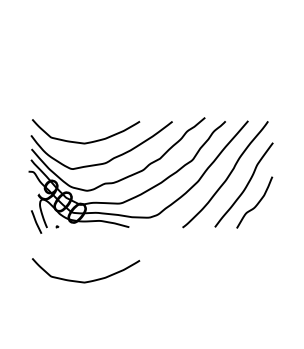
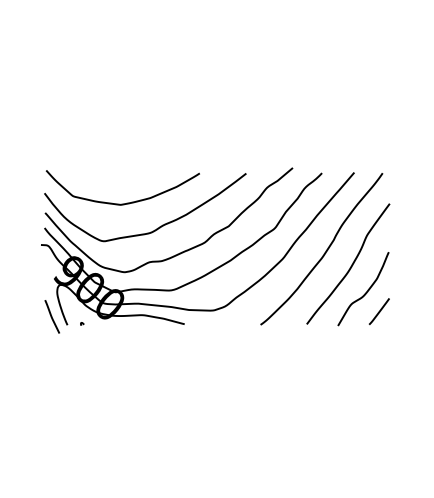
line: (265, 217) -> (378, 310), added
curve: (88, 280) -> (126, 400), removed

